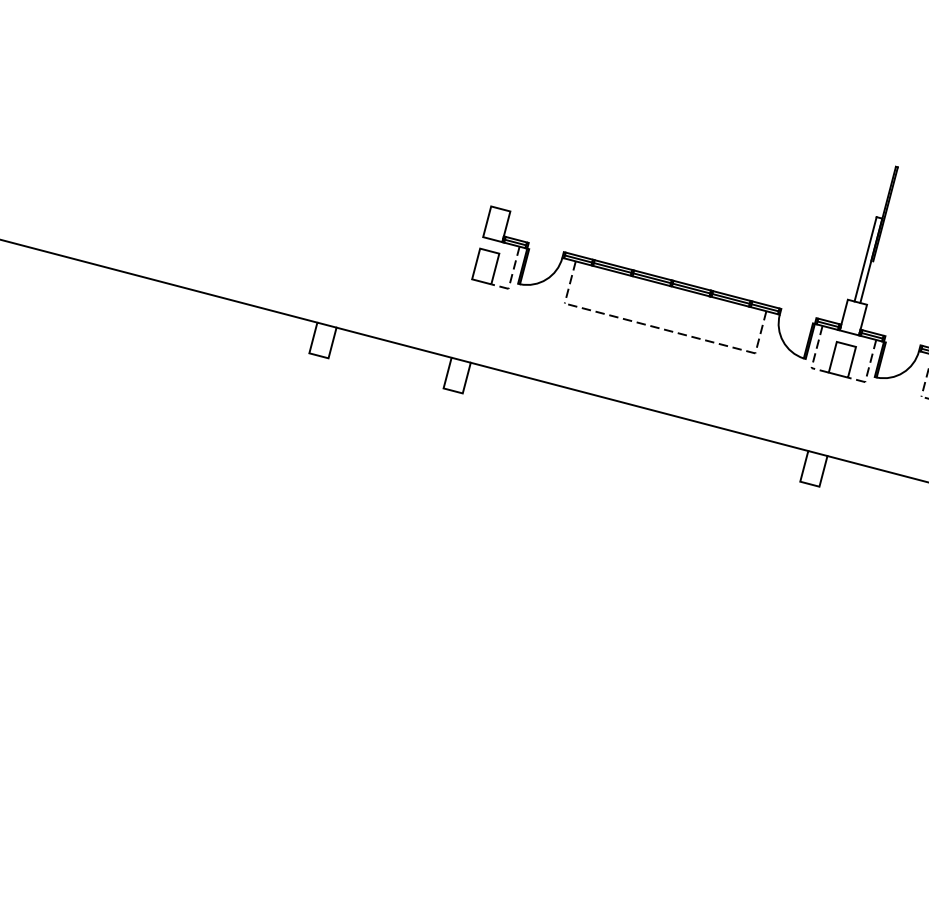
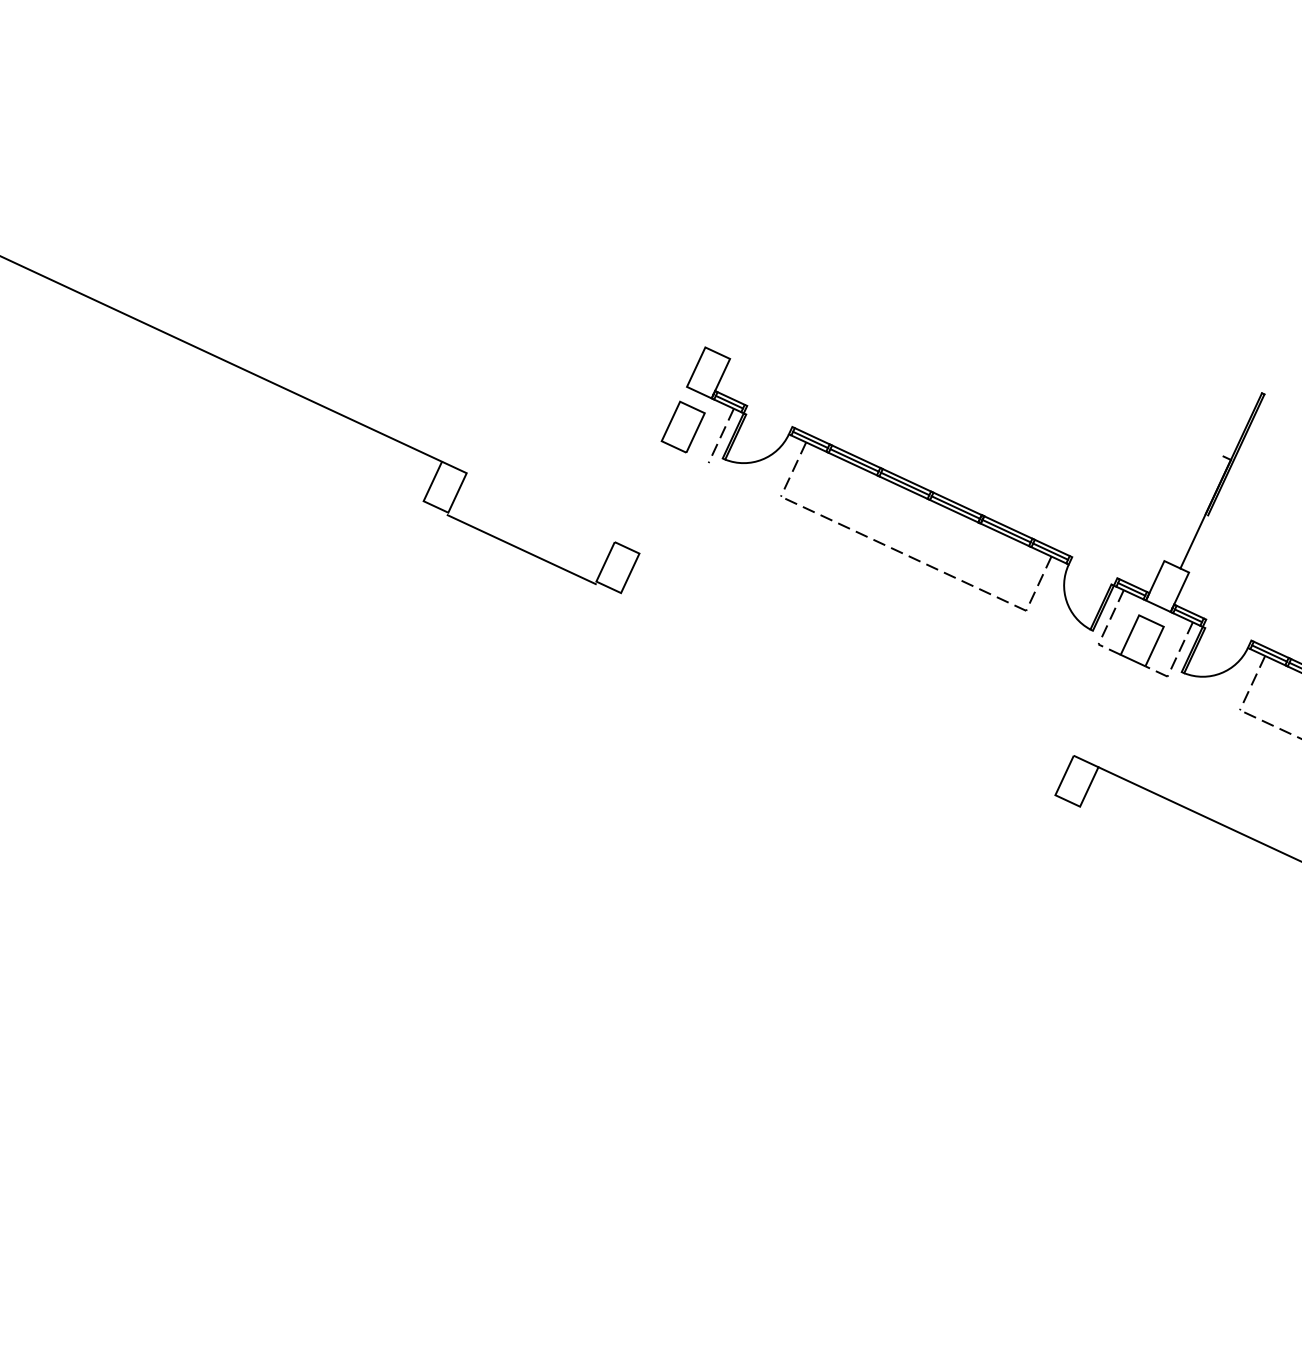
line: (865, 259) -> (1198, 510), removed
line: (499, 286) -> (697, 457), removed
line: (393, 342) -> (521, 549), moved
line: (639, 406) -> (856, 654), removed

